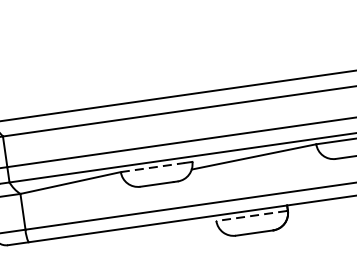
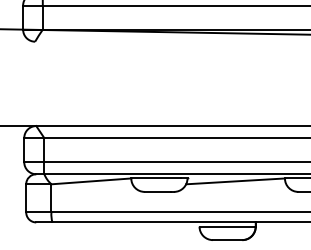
line: (152, 167) -> (156, 178), dashed -> solid
line: (251, 215) -> (227, 226), dashed -> solid

